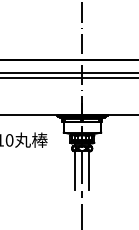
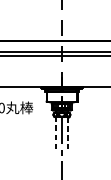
line: (75, 170) -> (56, 133), solid -> dashed
line: (89, 171) -> (67, 133), solid -> dashed

